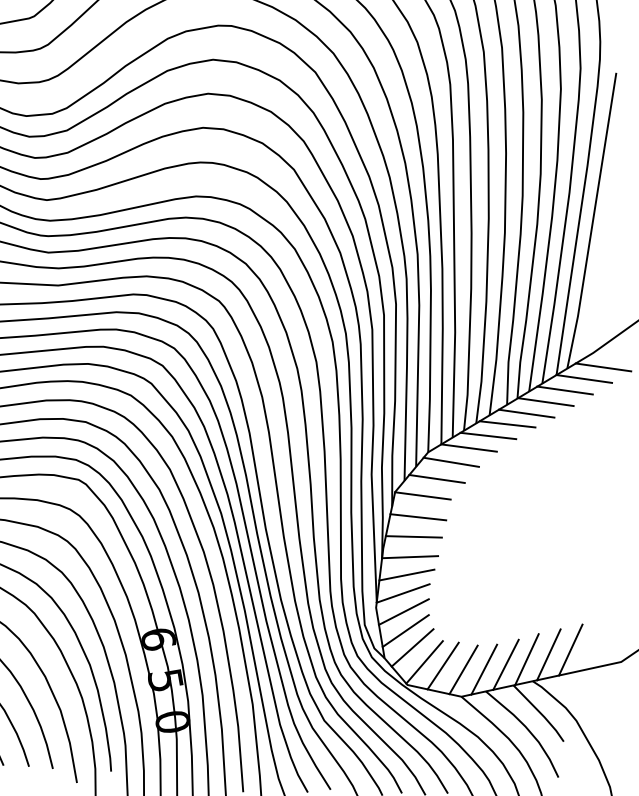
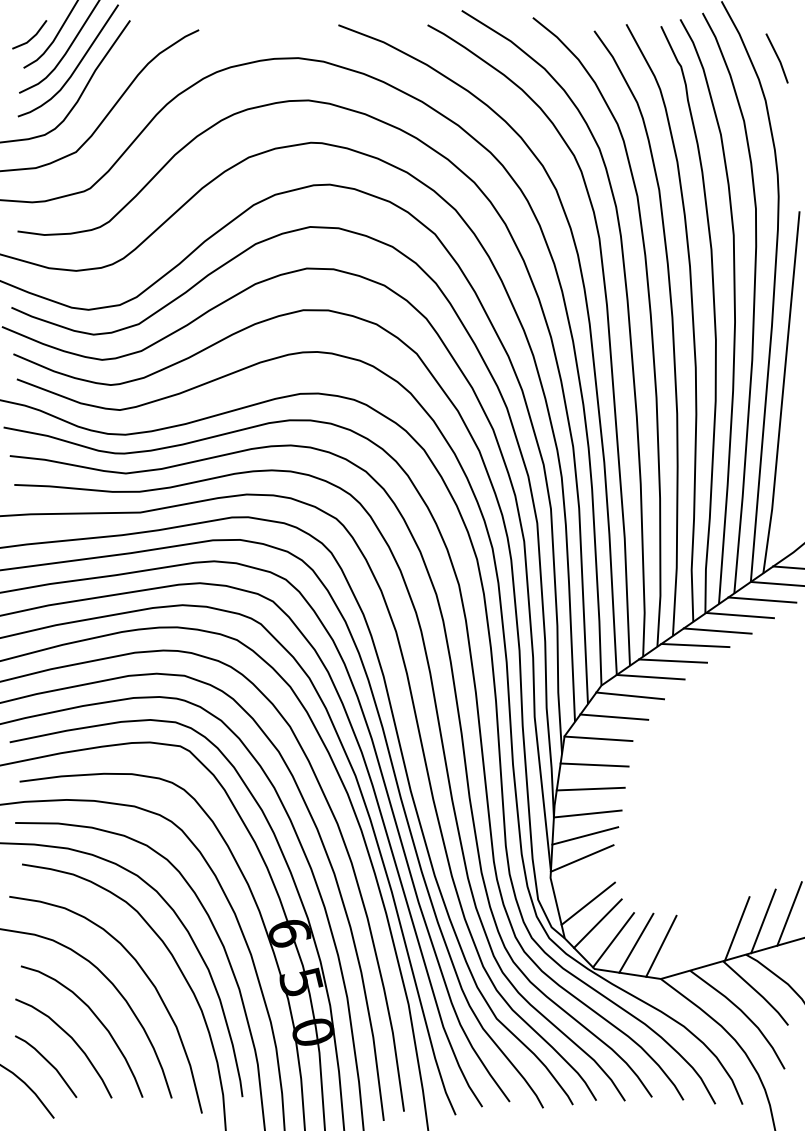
line: (403, 611) -> (584, 880), removed
line: (505, 664) -> (711, 936), removed
line: (483, 669) -> (685, 944), removed

